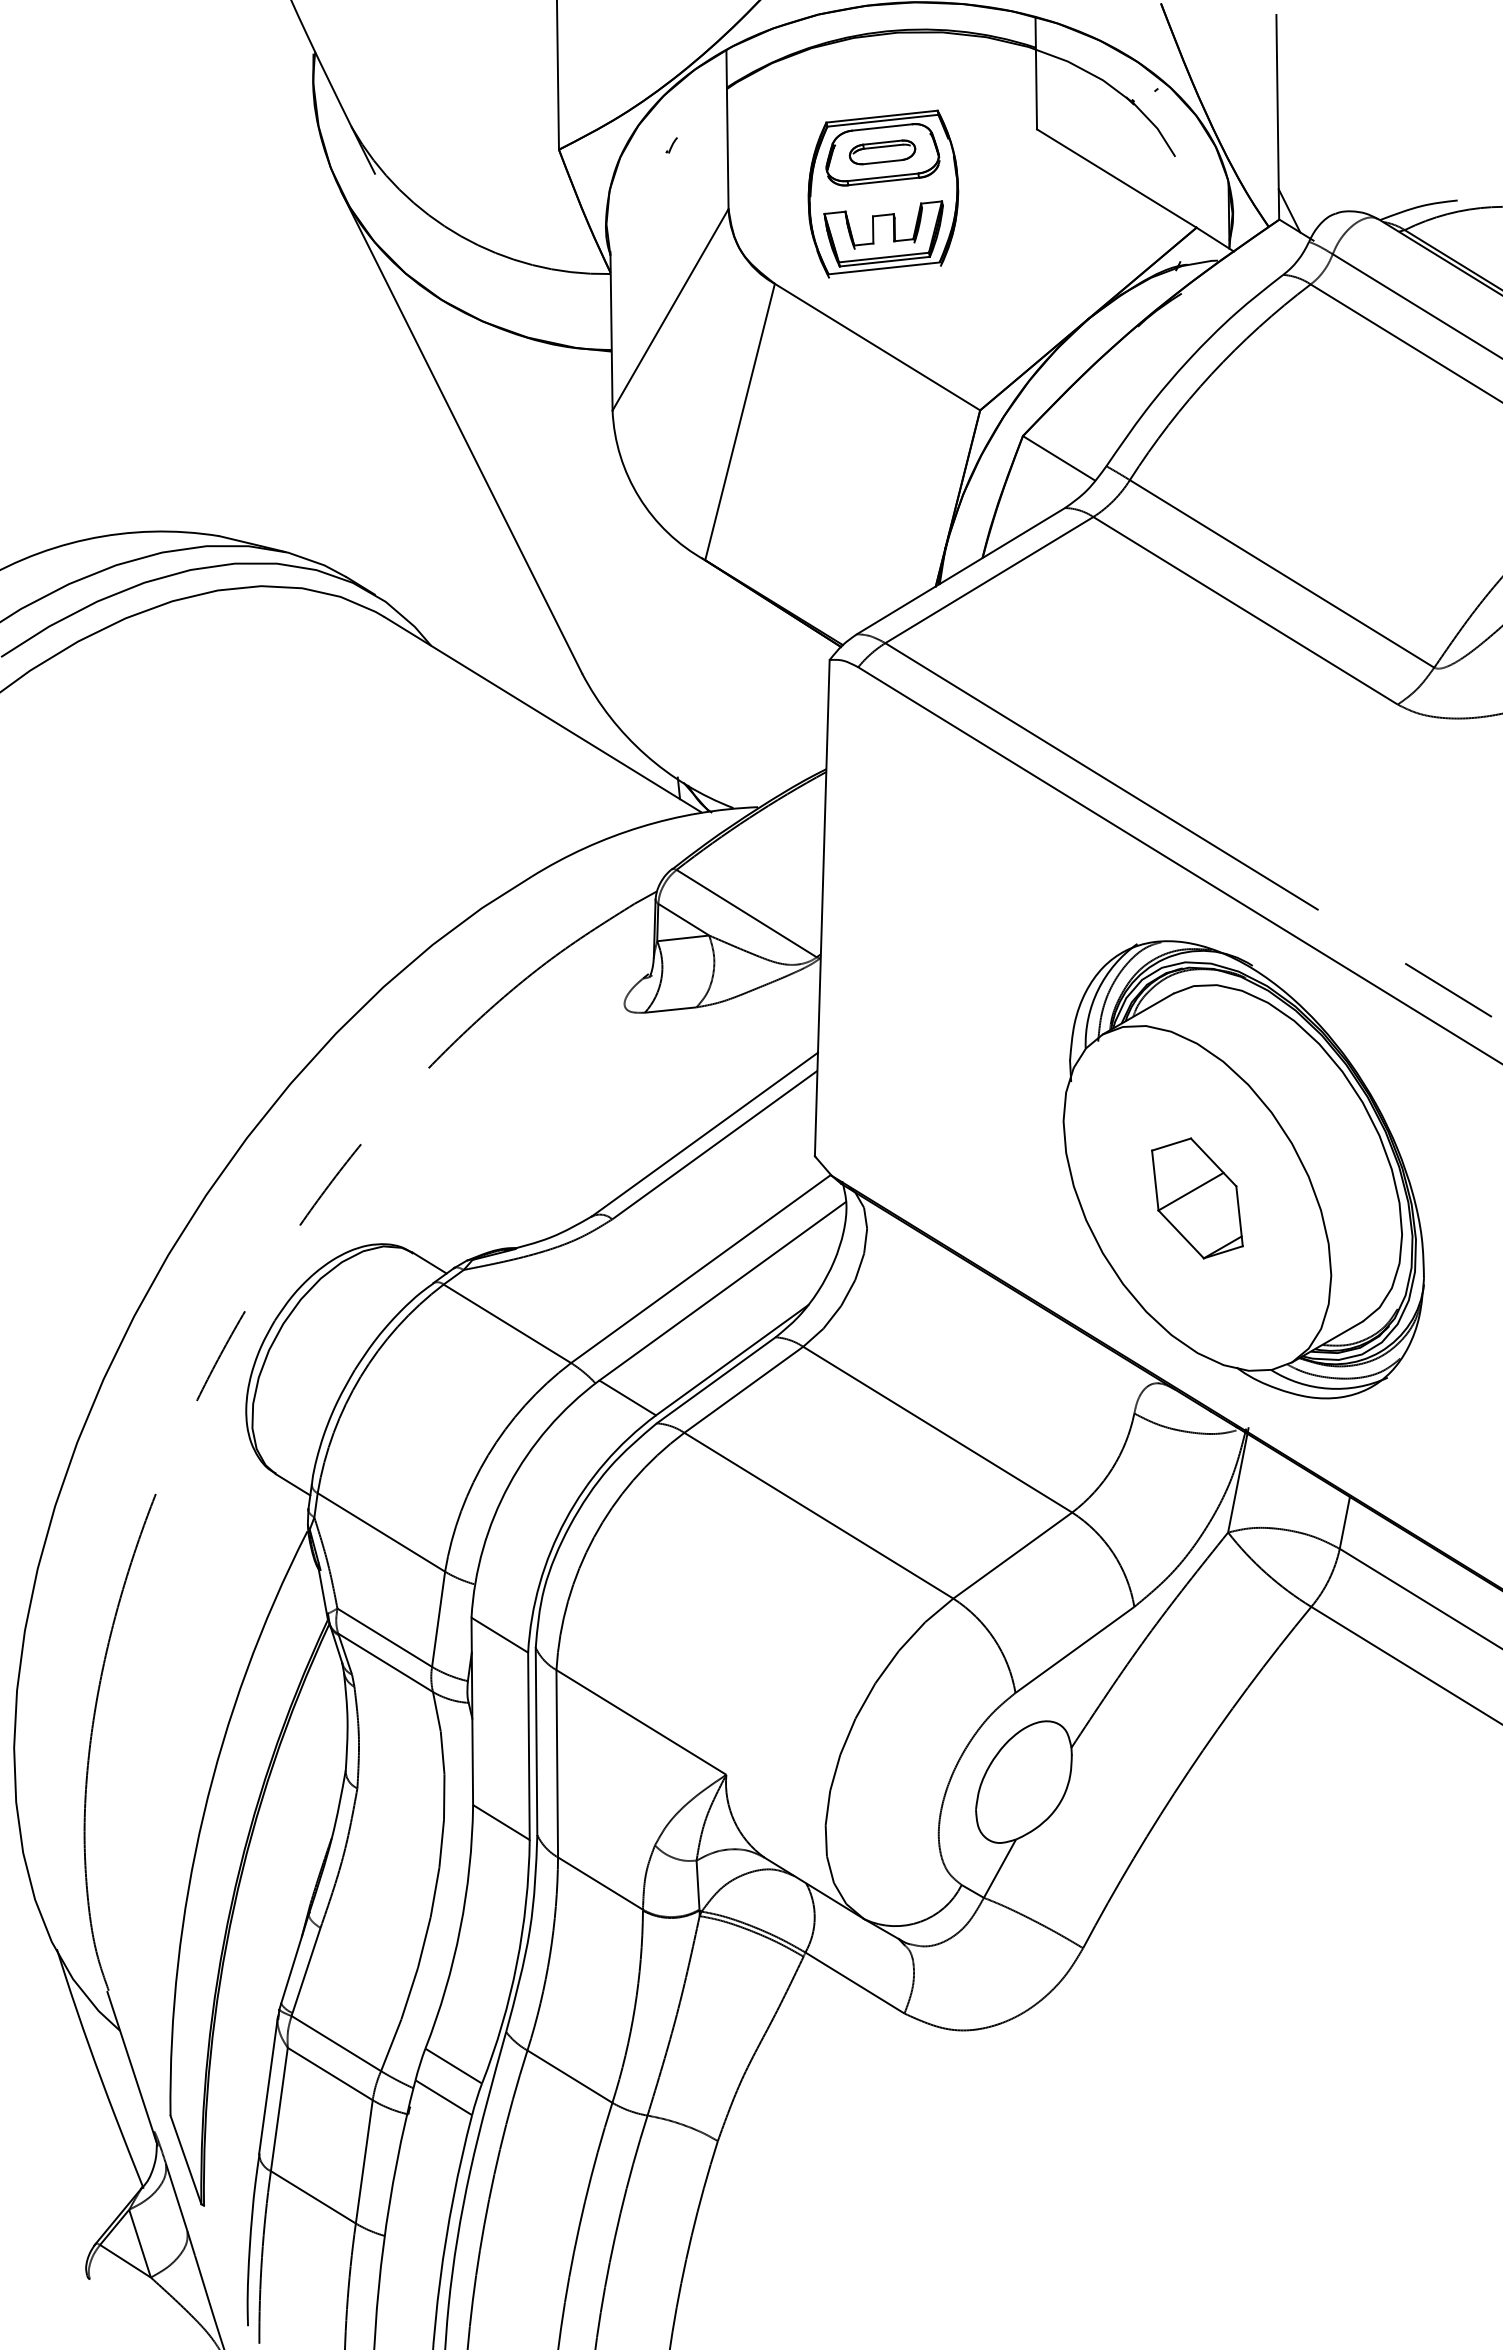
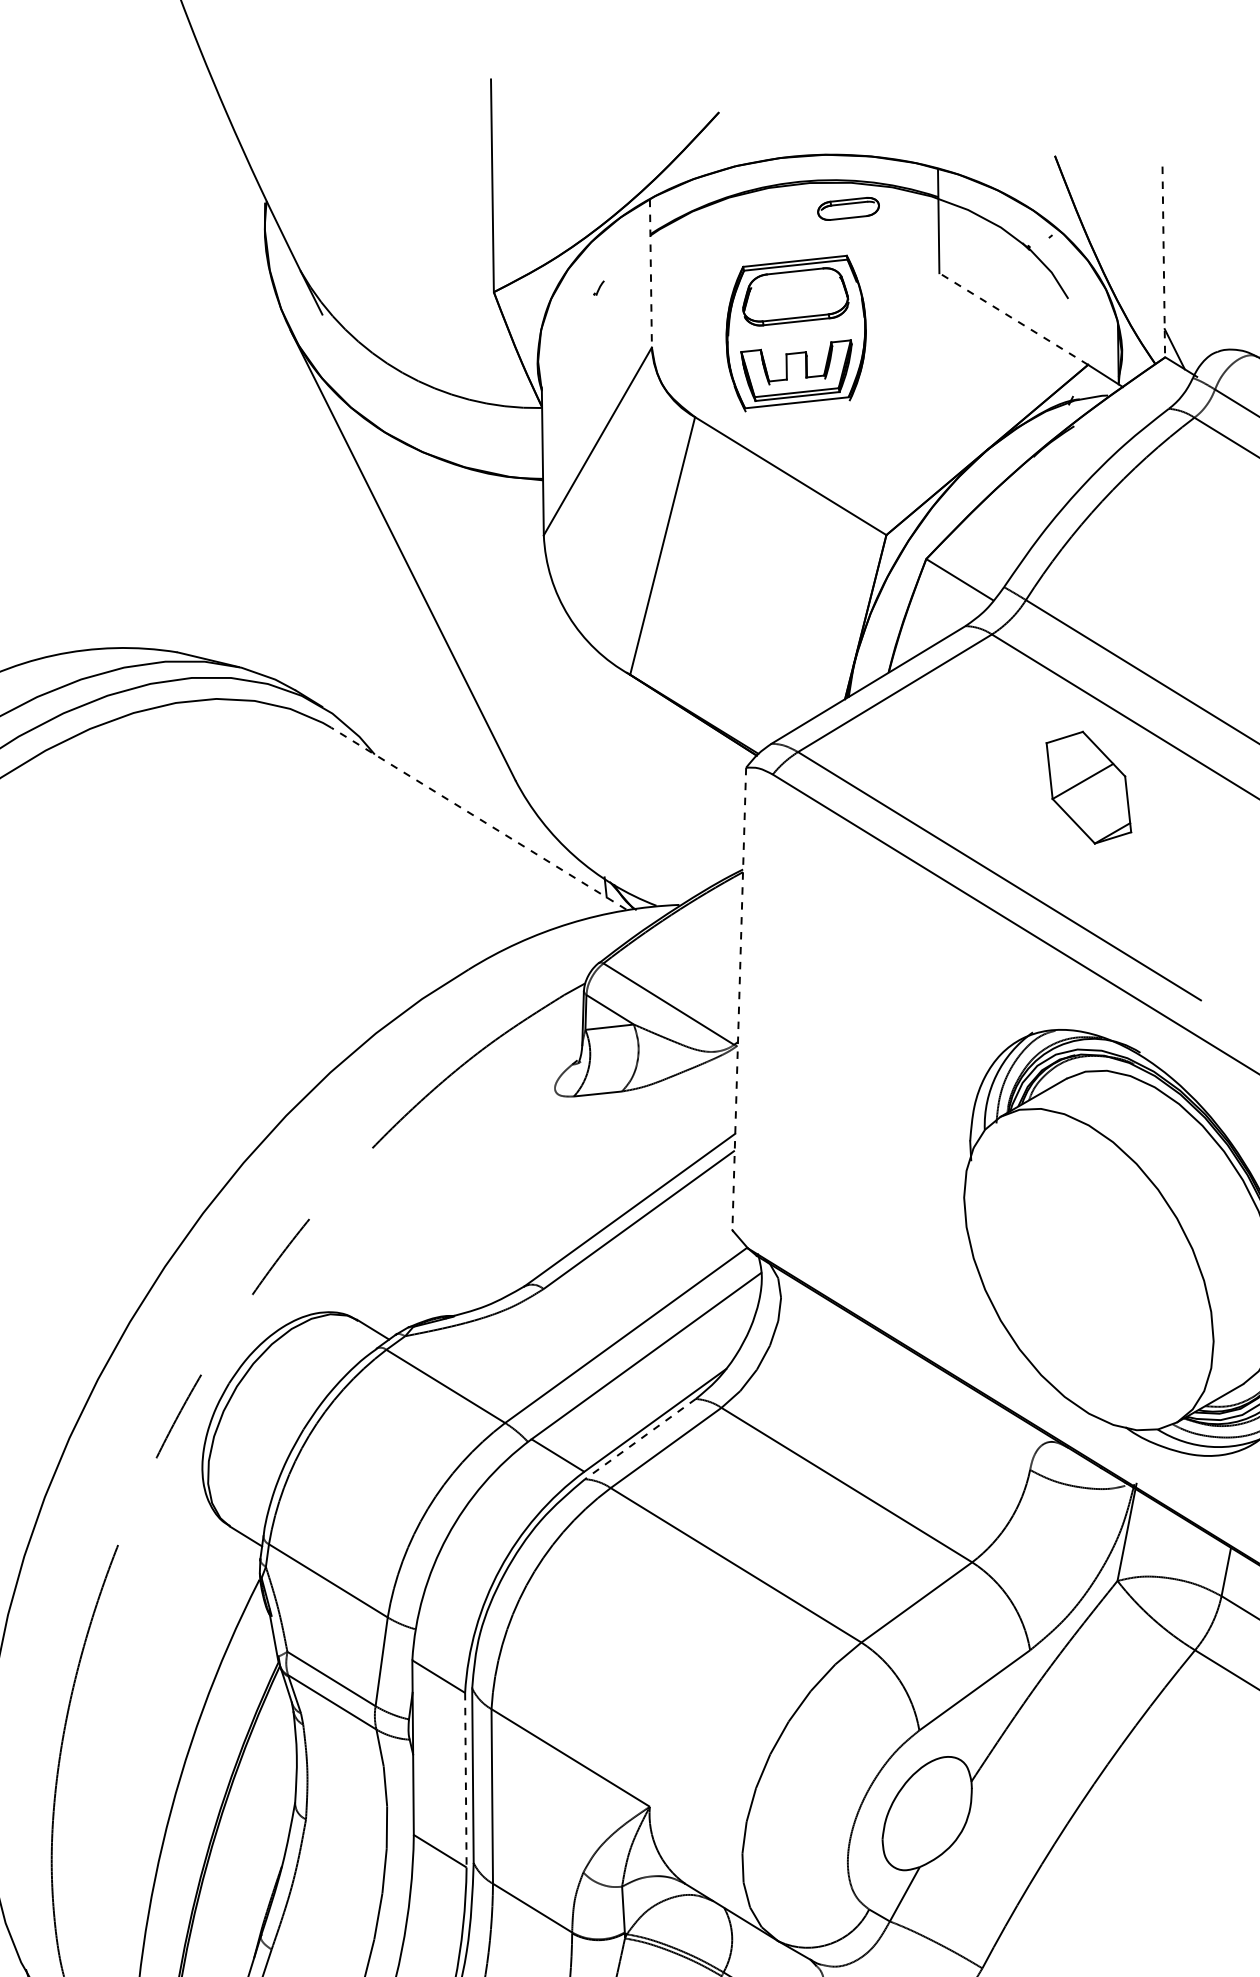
line: (1277, 117) -> (1163, 262), solid -> dashed
line: (727, 130) -> (650, 274), solid -> dashed
part: (882, 152) -> (848, 209), moved
line: (1116, 178) -> (1013, 318), solid -> dashed
line: (542, 714) -> (478, 818), solid -> dashed
line: (822, 908) -> (739, 999), solid -> dashed
part: (1197, 1198) -> (1088, 787), moved
line: (715, 1380) -> (639, 1439), solid -> dashed
line: (528, 1746) -> (465, 1780), solid -> dashed

